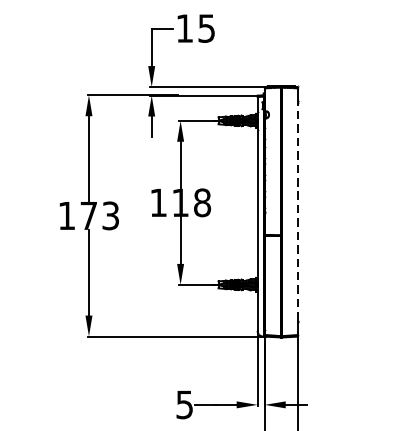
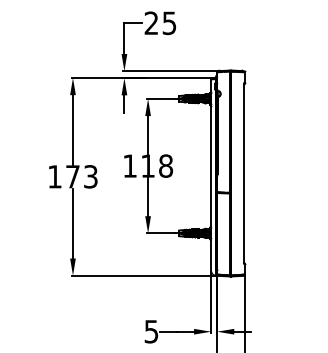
text: (183, 27) -> (150, 22), 15 -> 25
line: (298, 211) -> (244, 173), dashed -> solid

